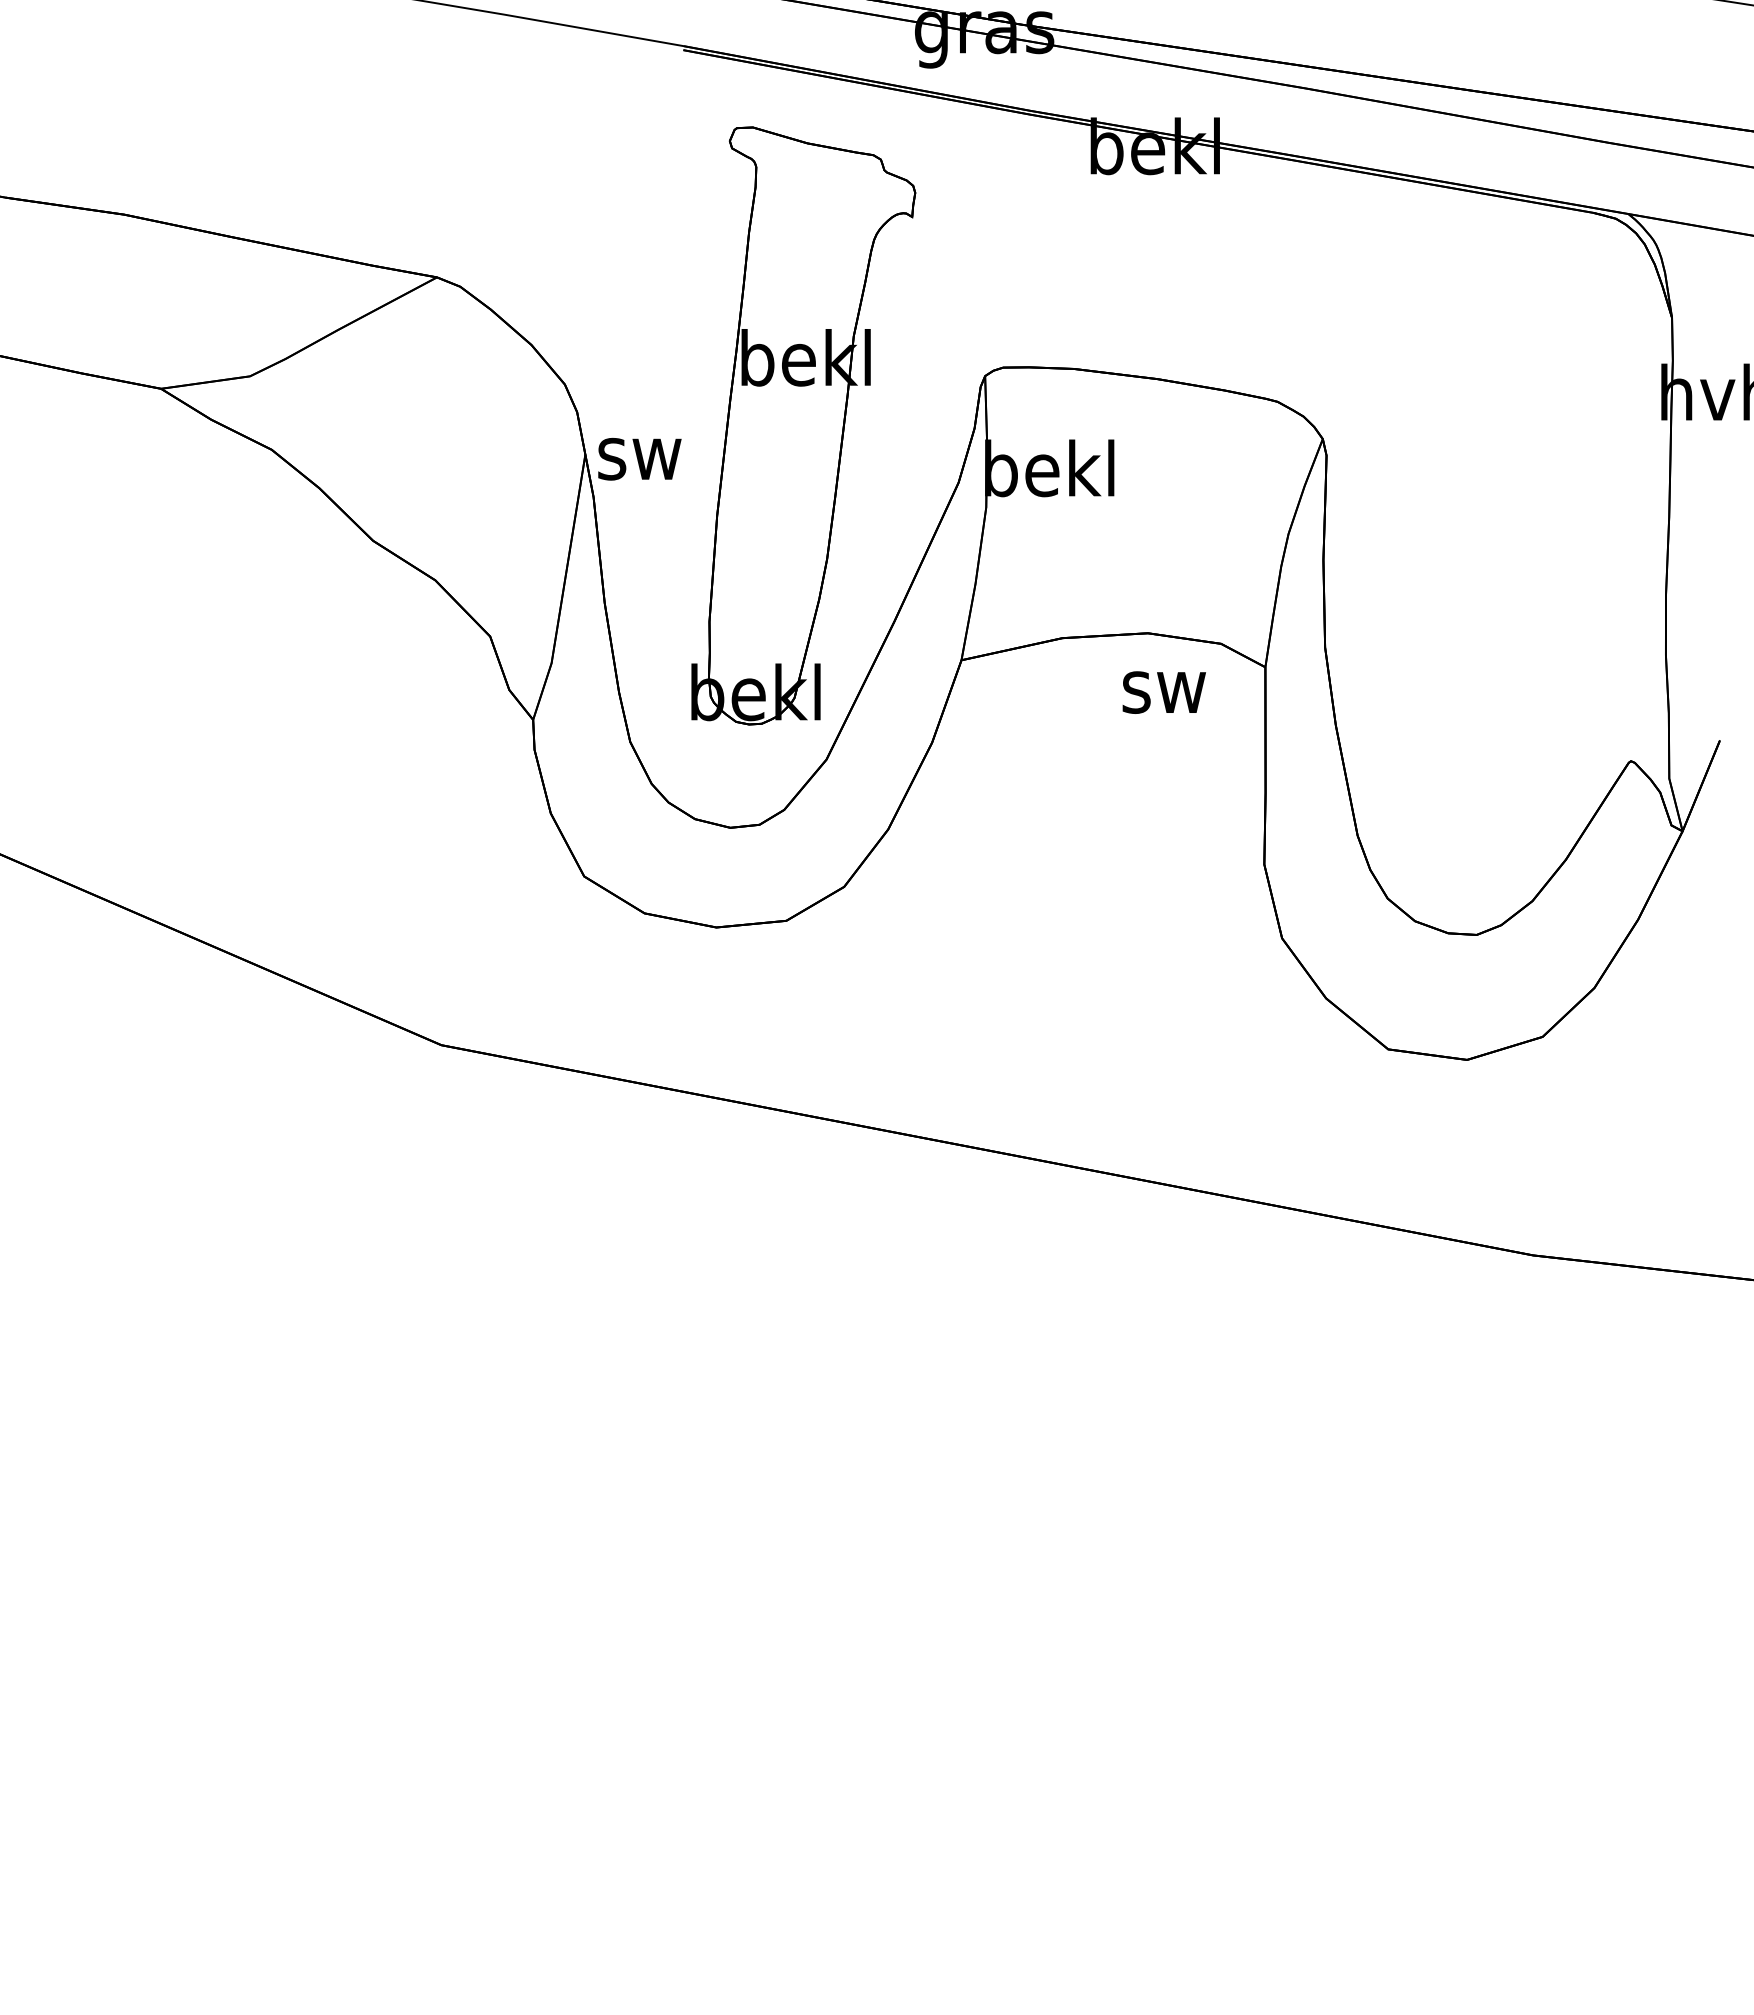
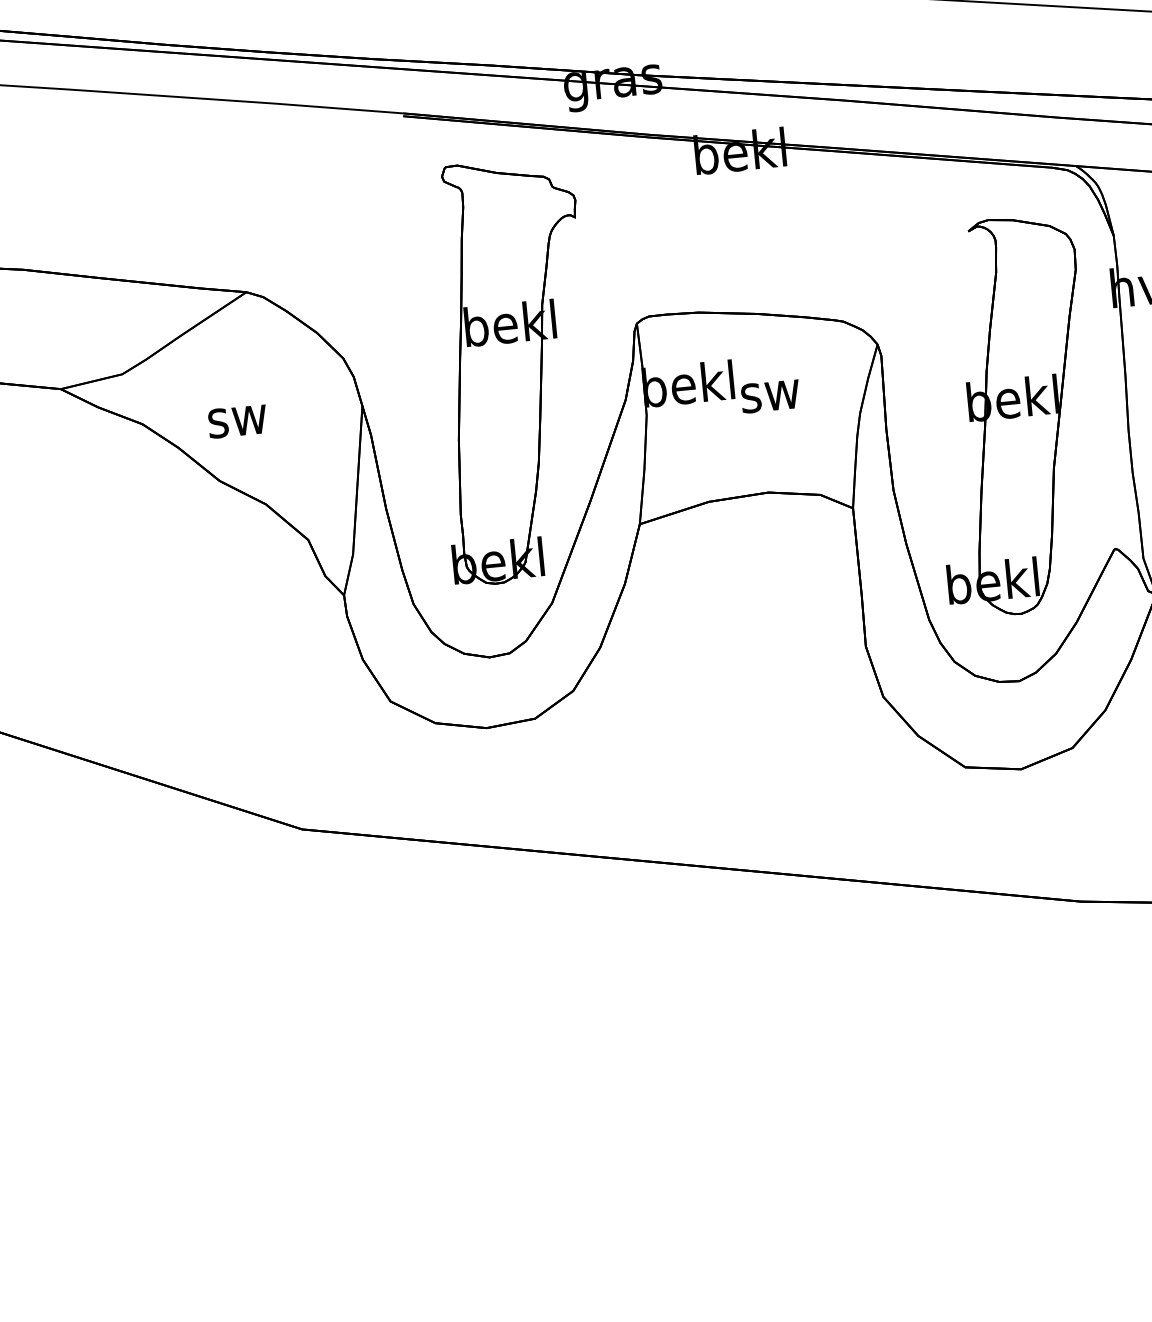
text: (639, 458) -> (237, 421), moved
part: (1501, 558) -> (1010, 415), added
text: (1163, 692) -> (770, 396), moved

